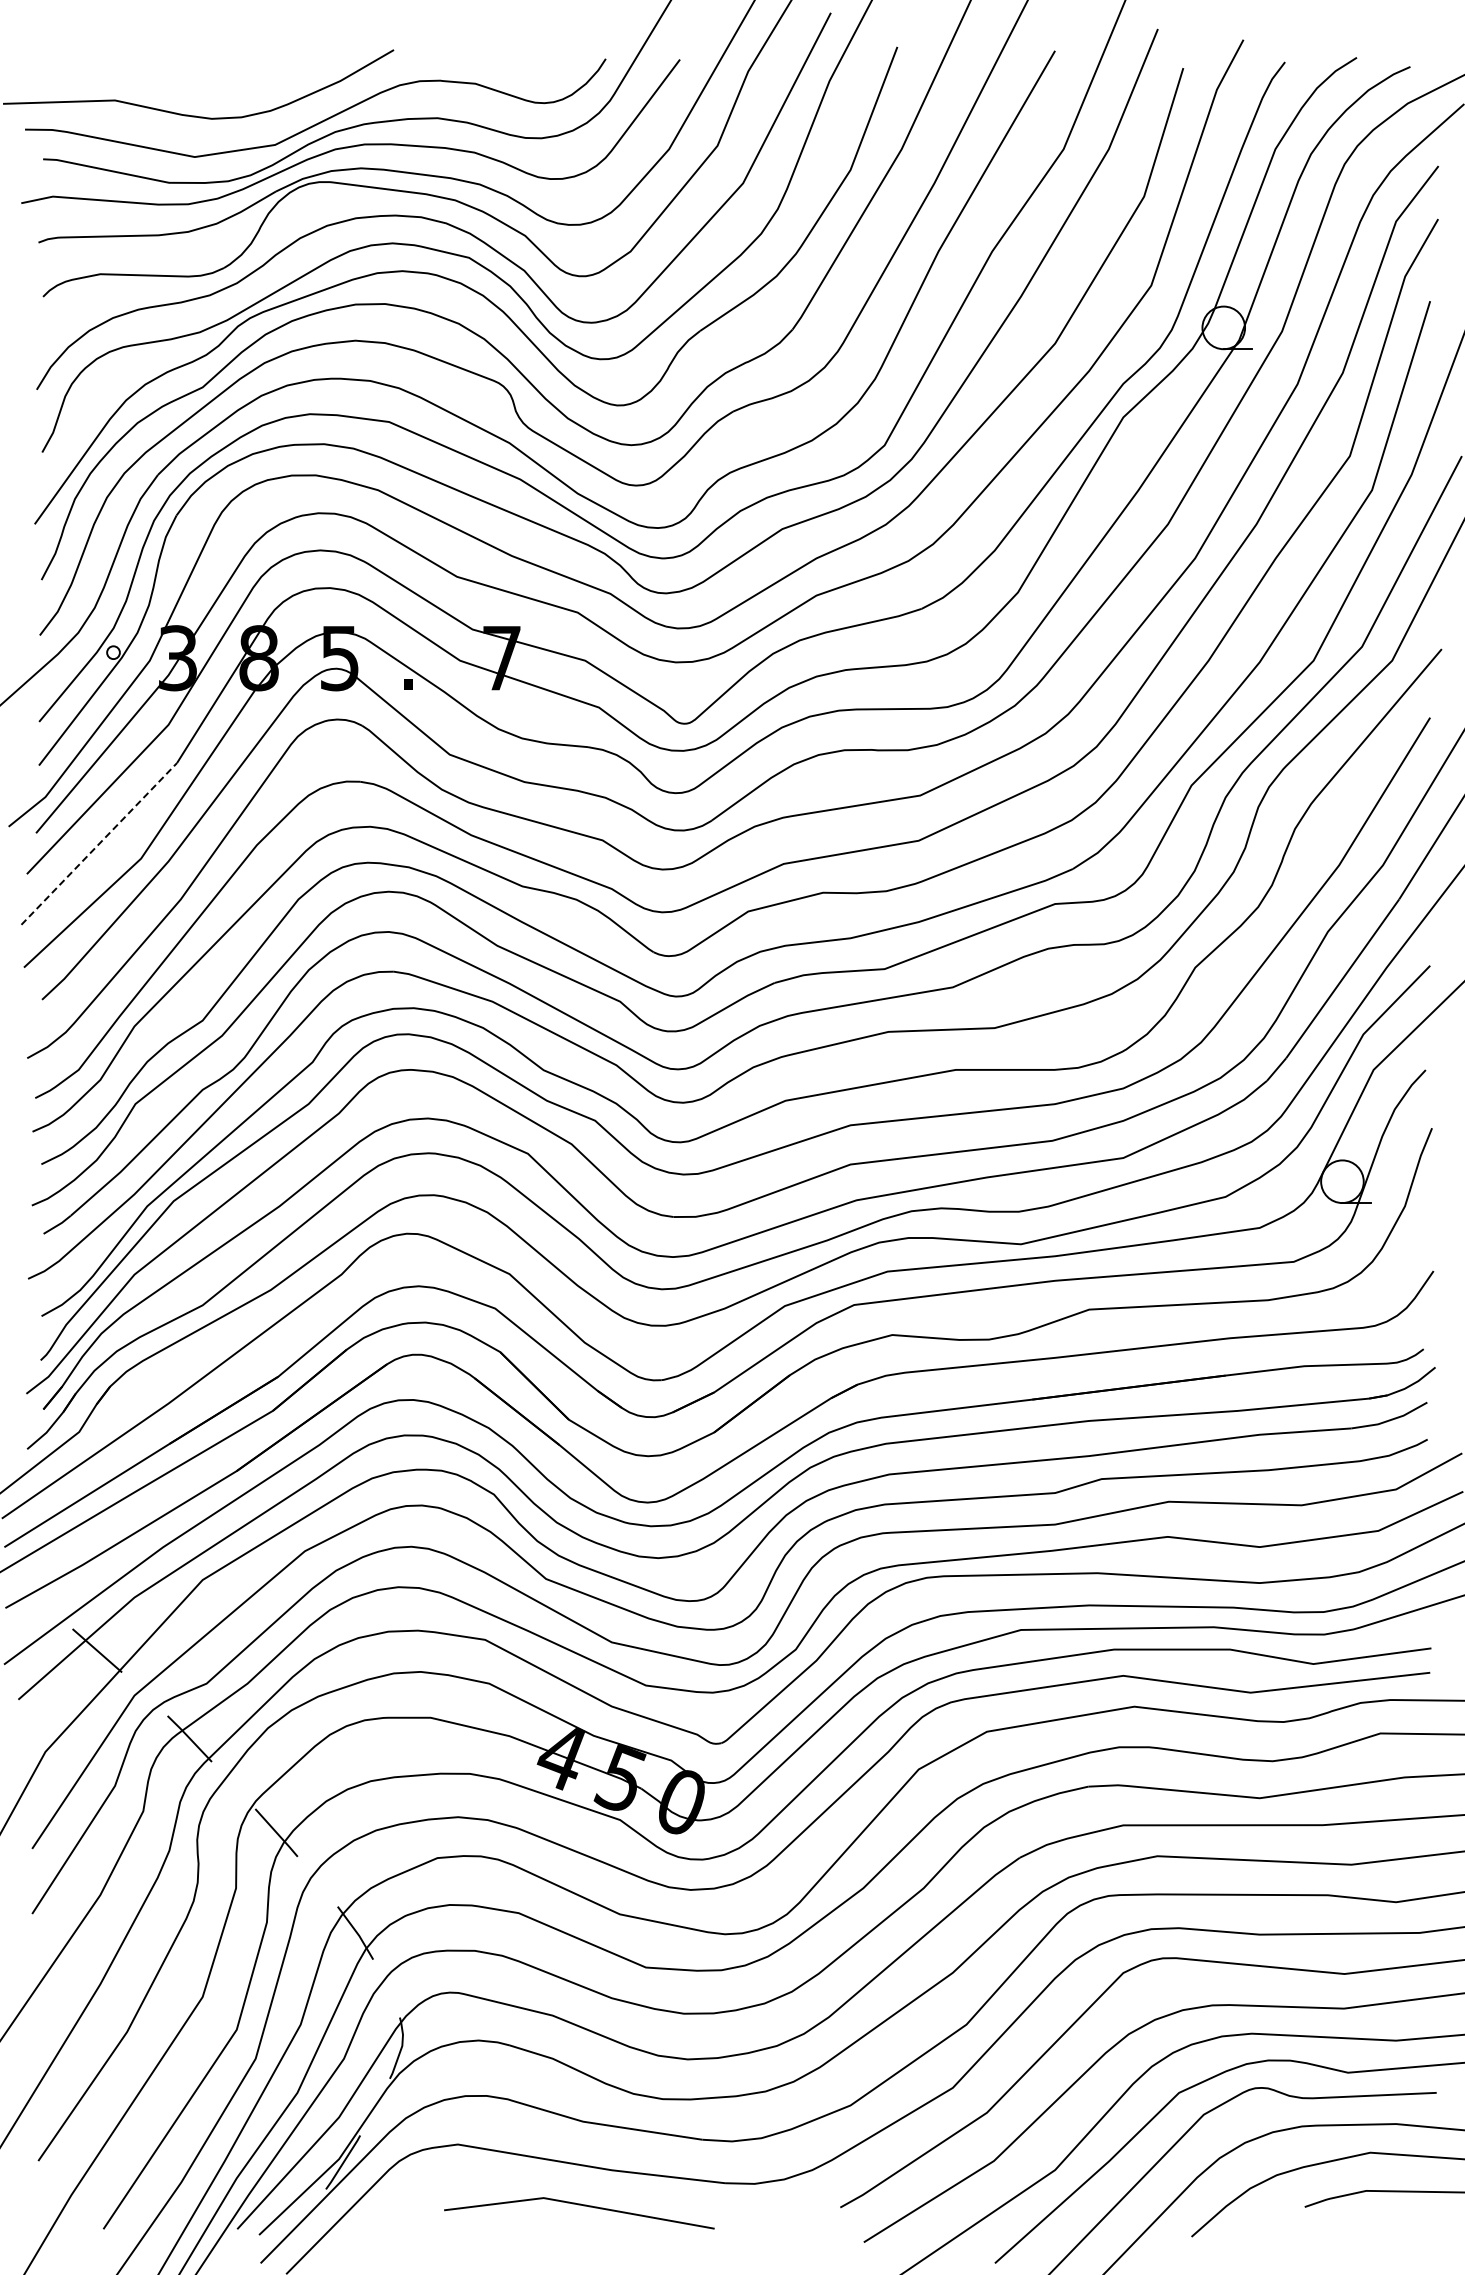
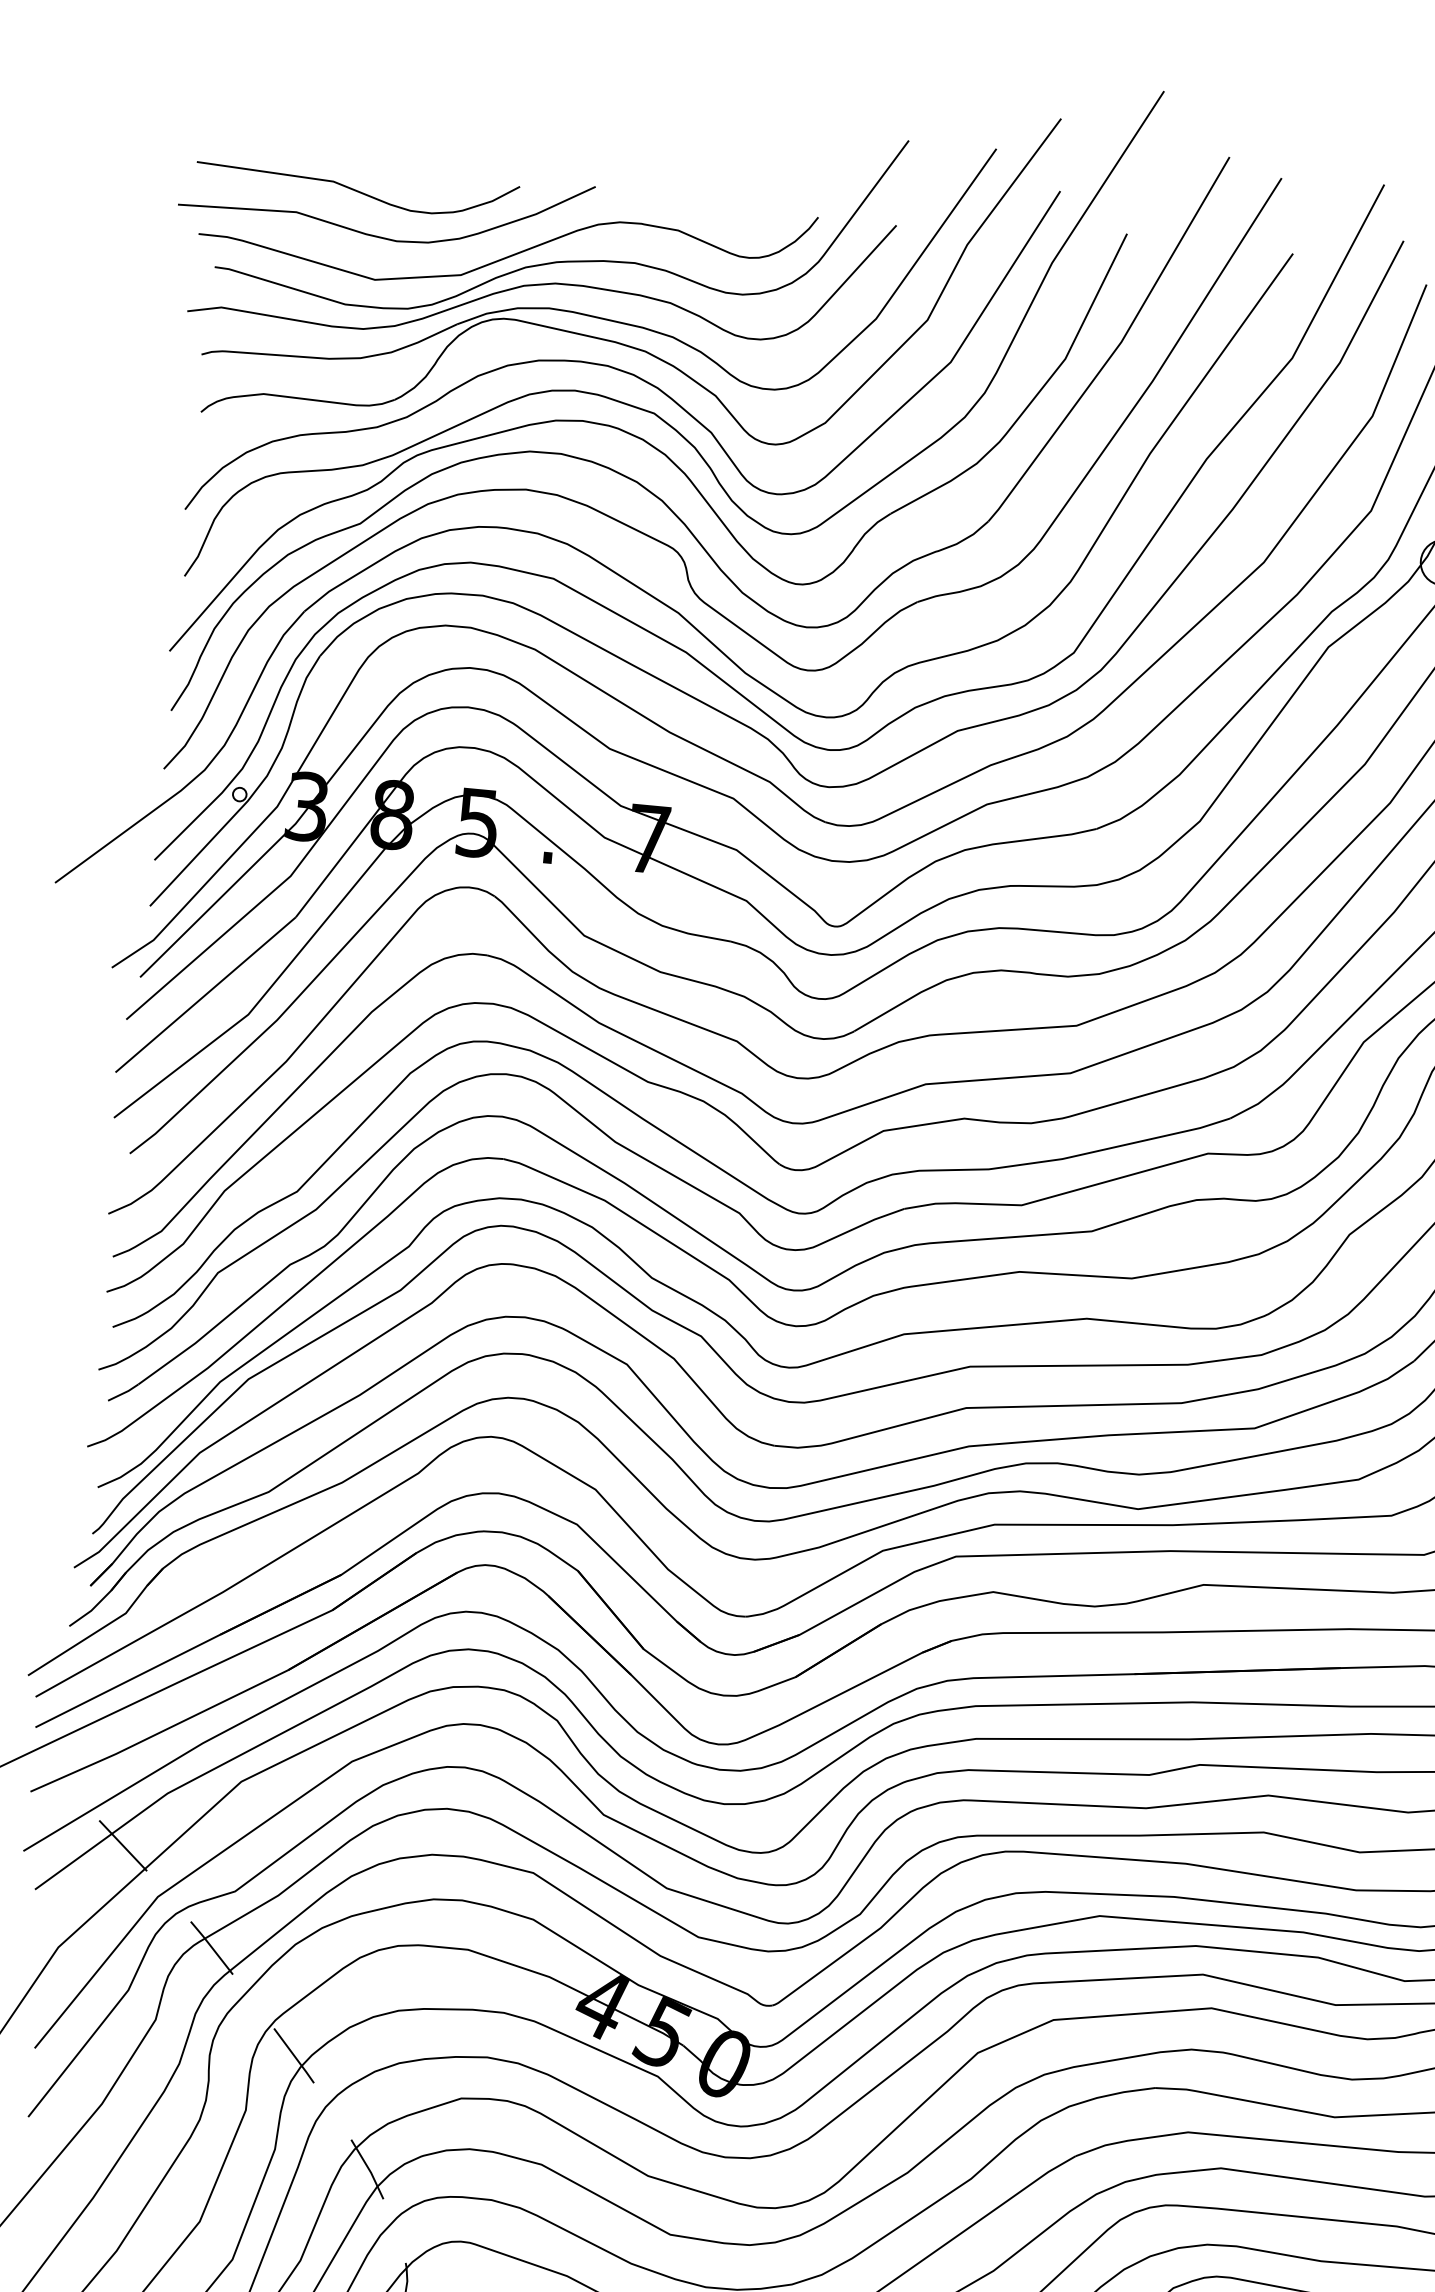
curve: (170, 74) -> (357, 190), added
line: (99, 843) -> (205, 994), dashed -> solid

